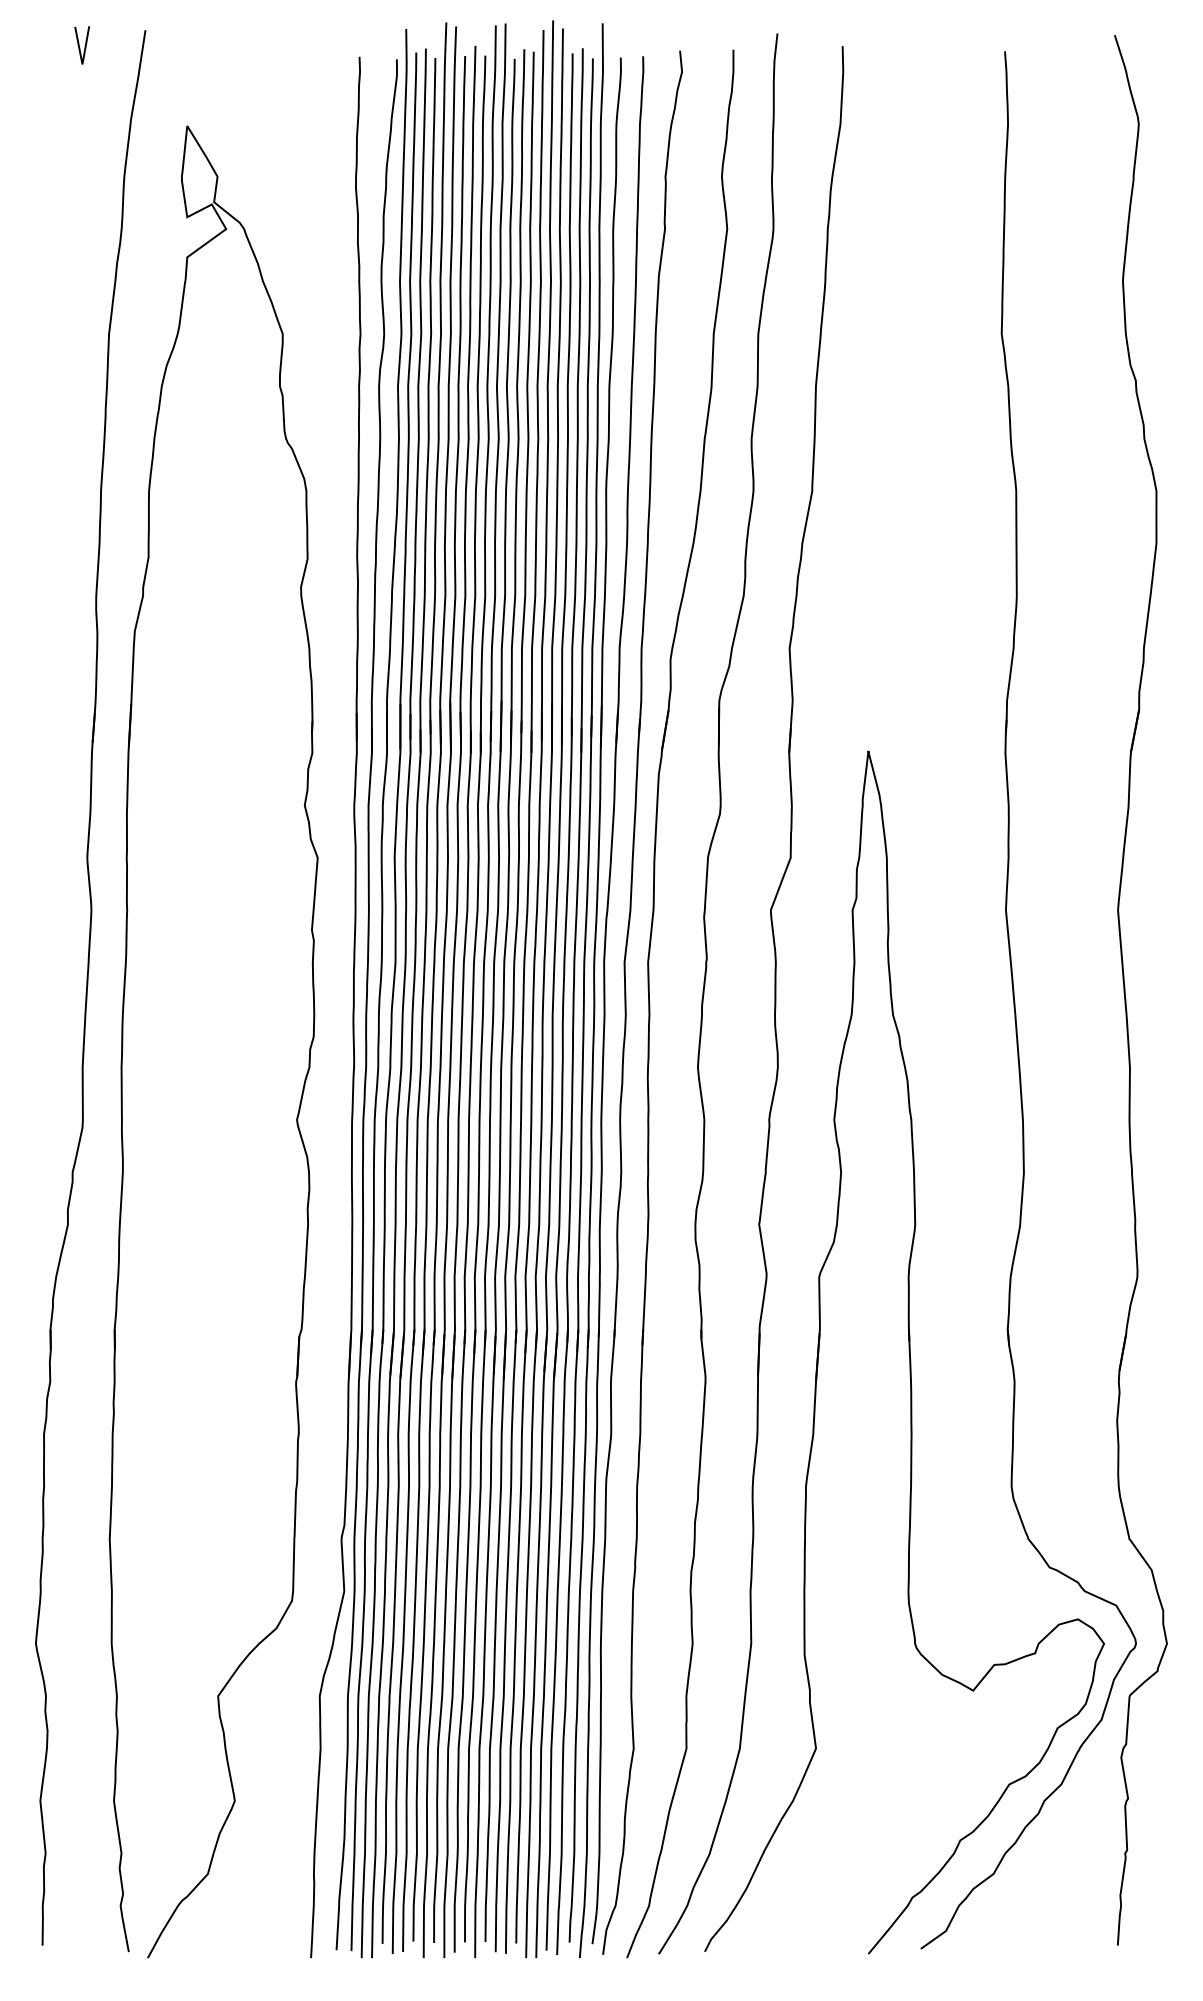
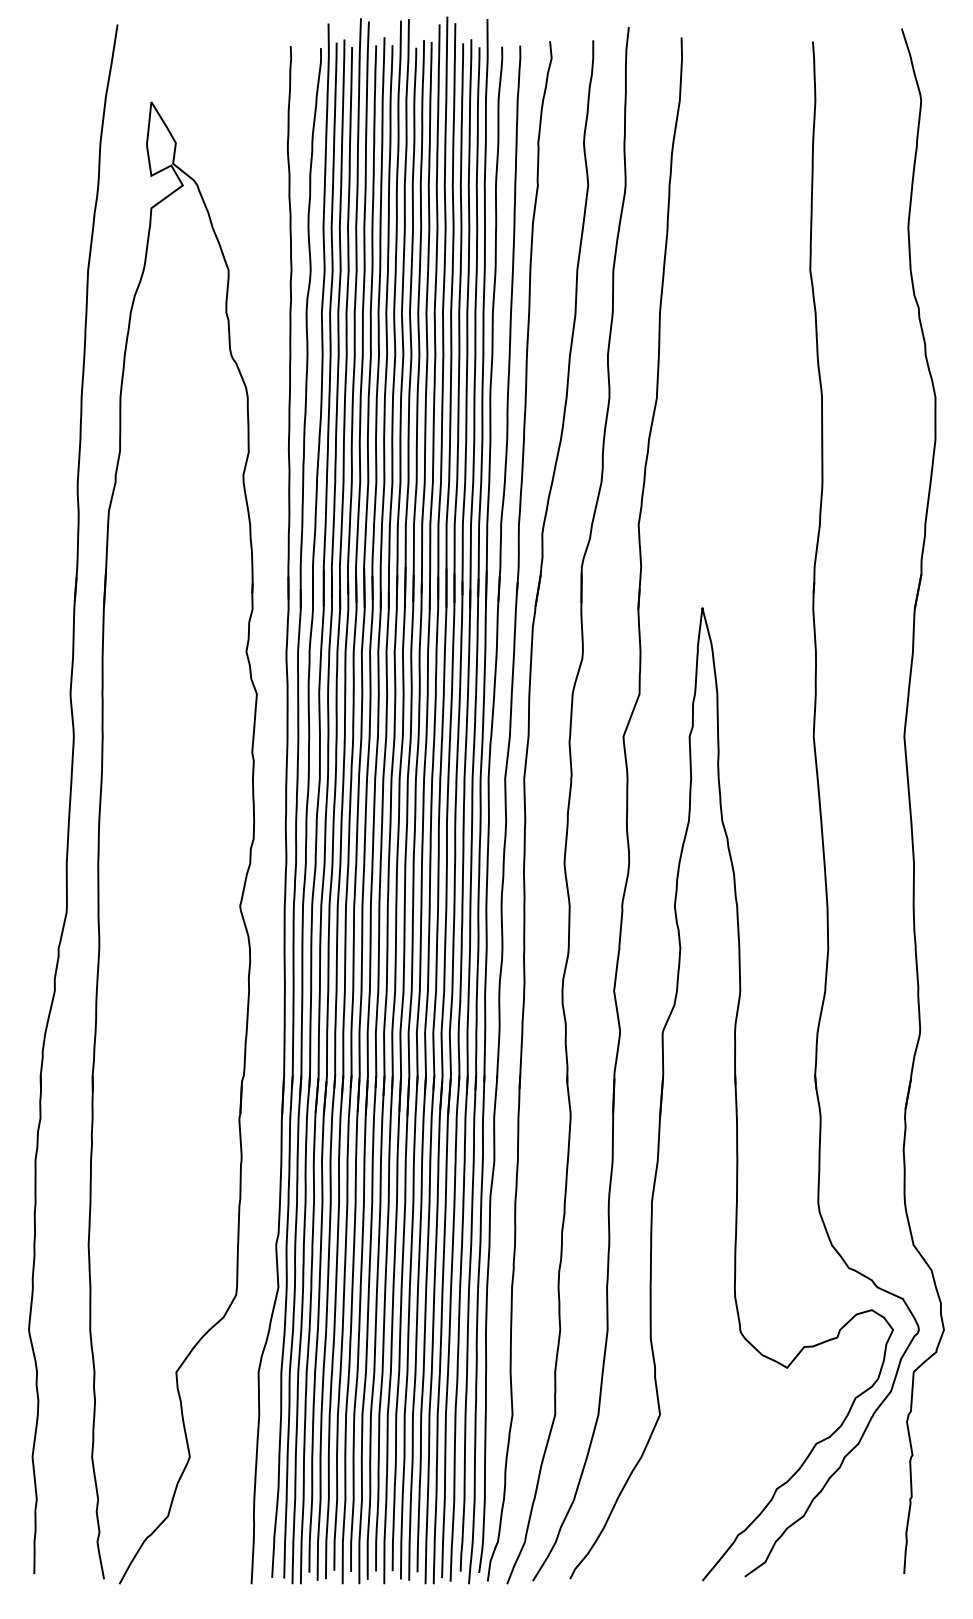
line: (79, 44) -> (64, 36), removed

